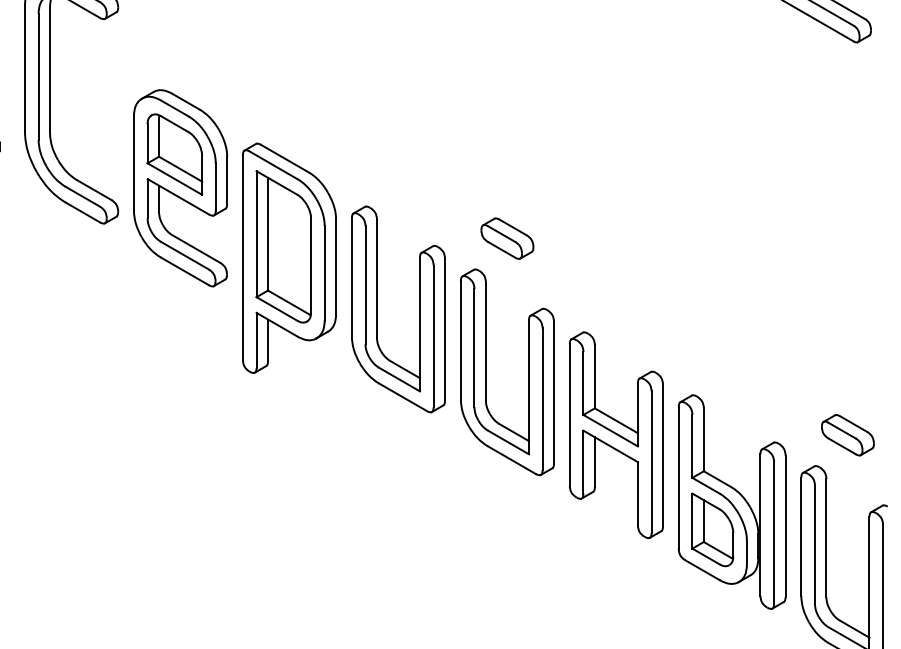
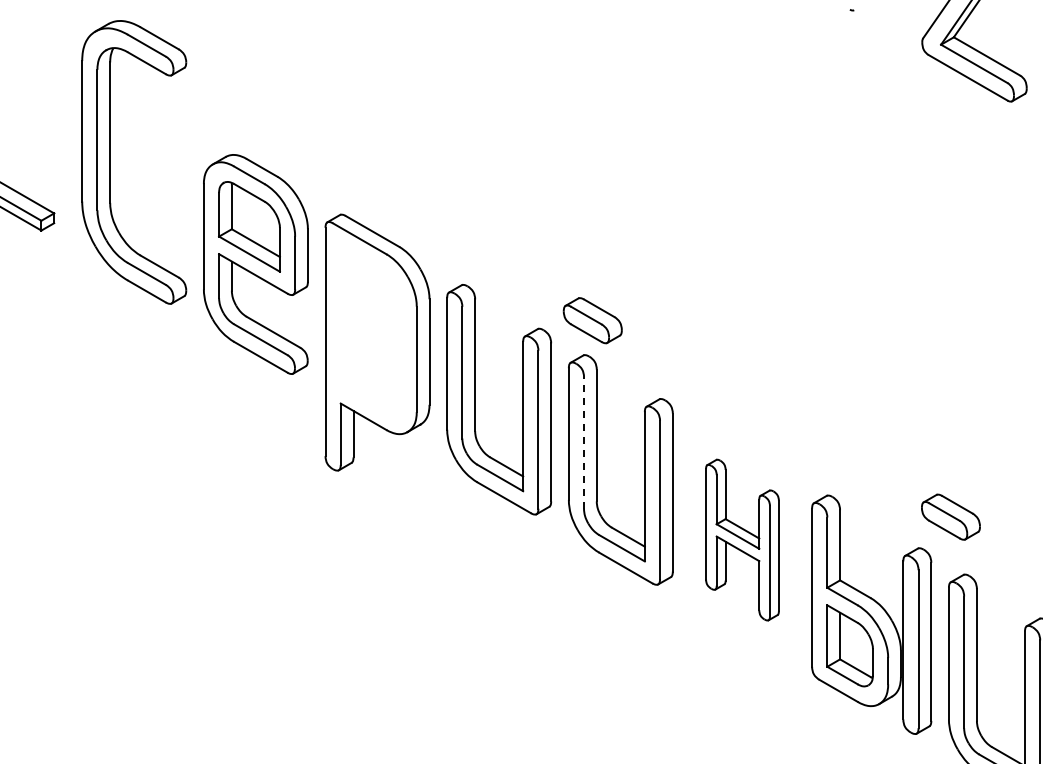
part: (507, 238) -> (592, 320), moved
part: (283, 246) -> (370, 329), removed
line: (474, 347) -> (584, 442), solid -> dashed
part: (616, 434) -> (742, 539), size x0.7
part: (847, 434) -> (950, 516), moved

